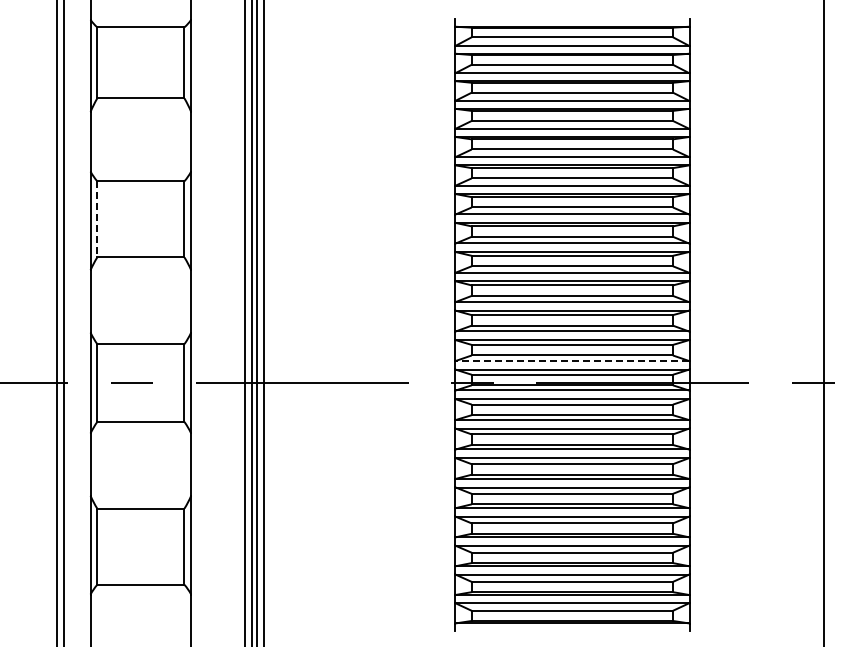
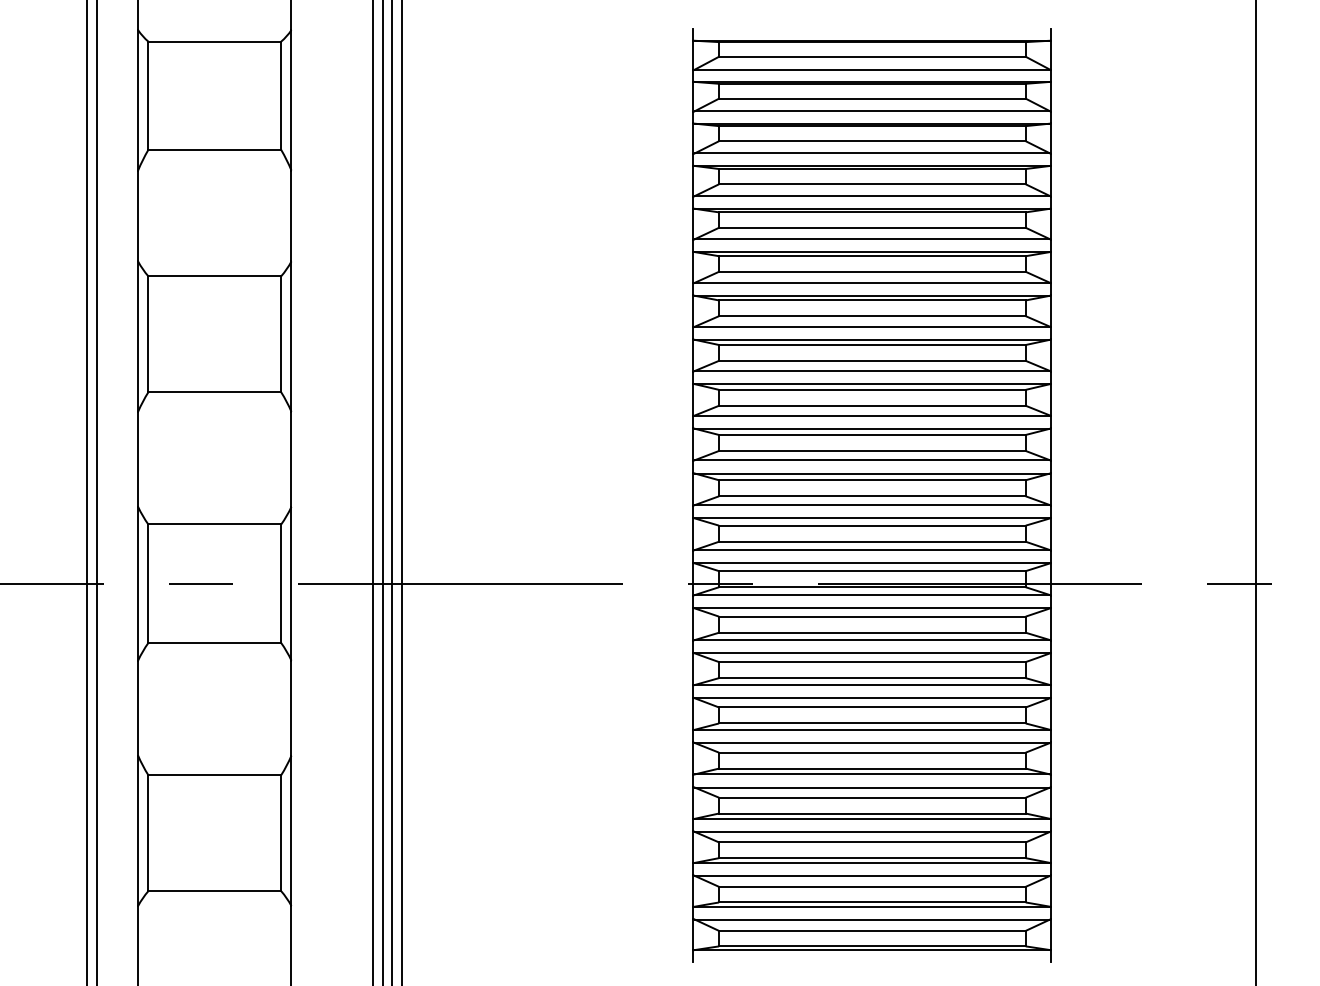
line: (97, 219) -> (148, 334), dashed -> solid
line: (572, 360) -> (872, 549), dashed -> solid

